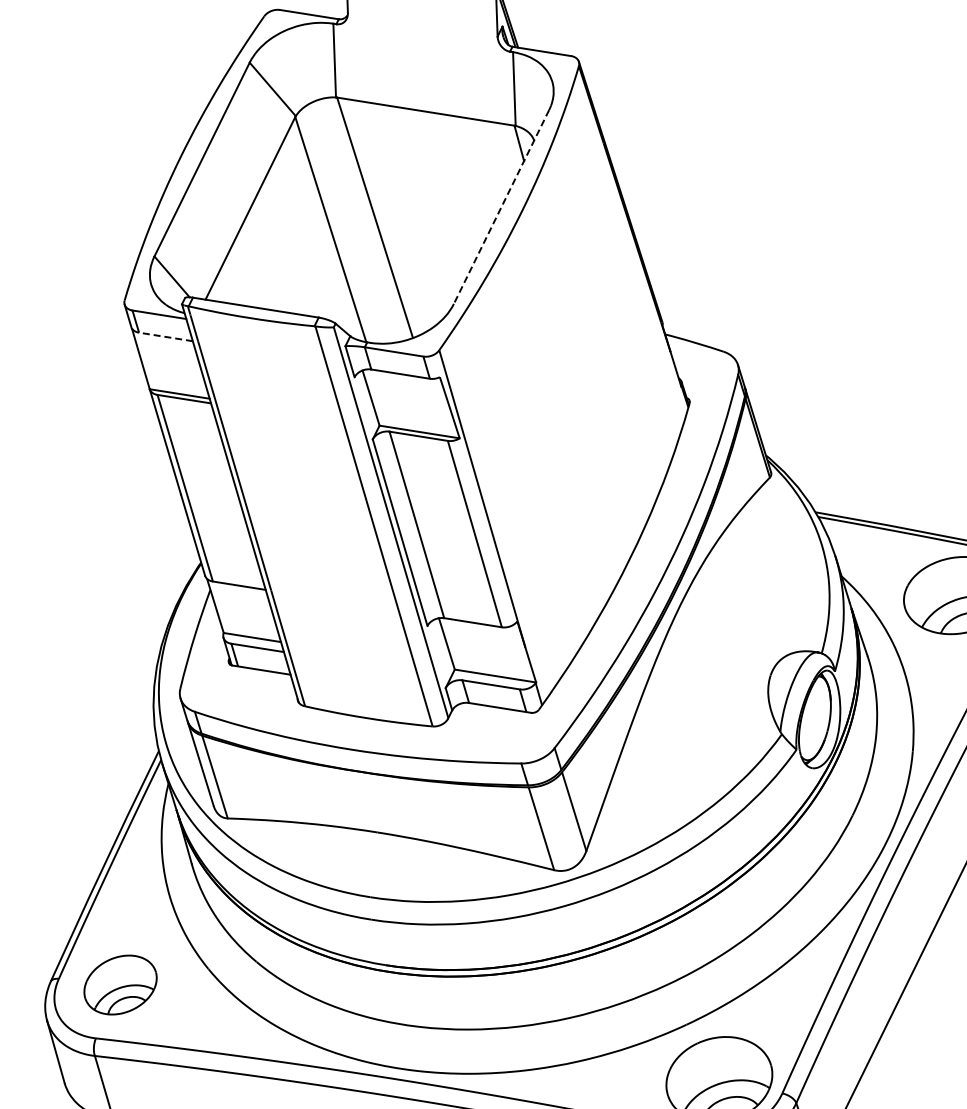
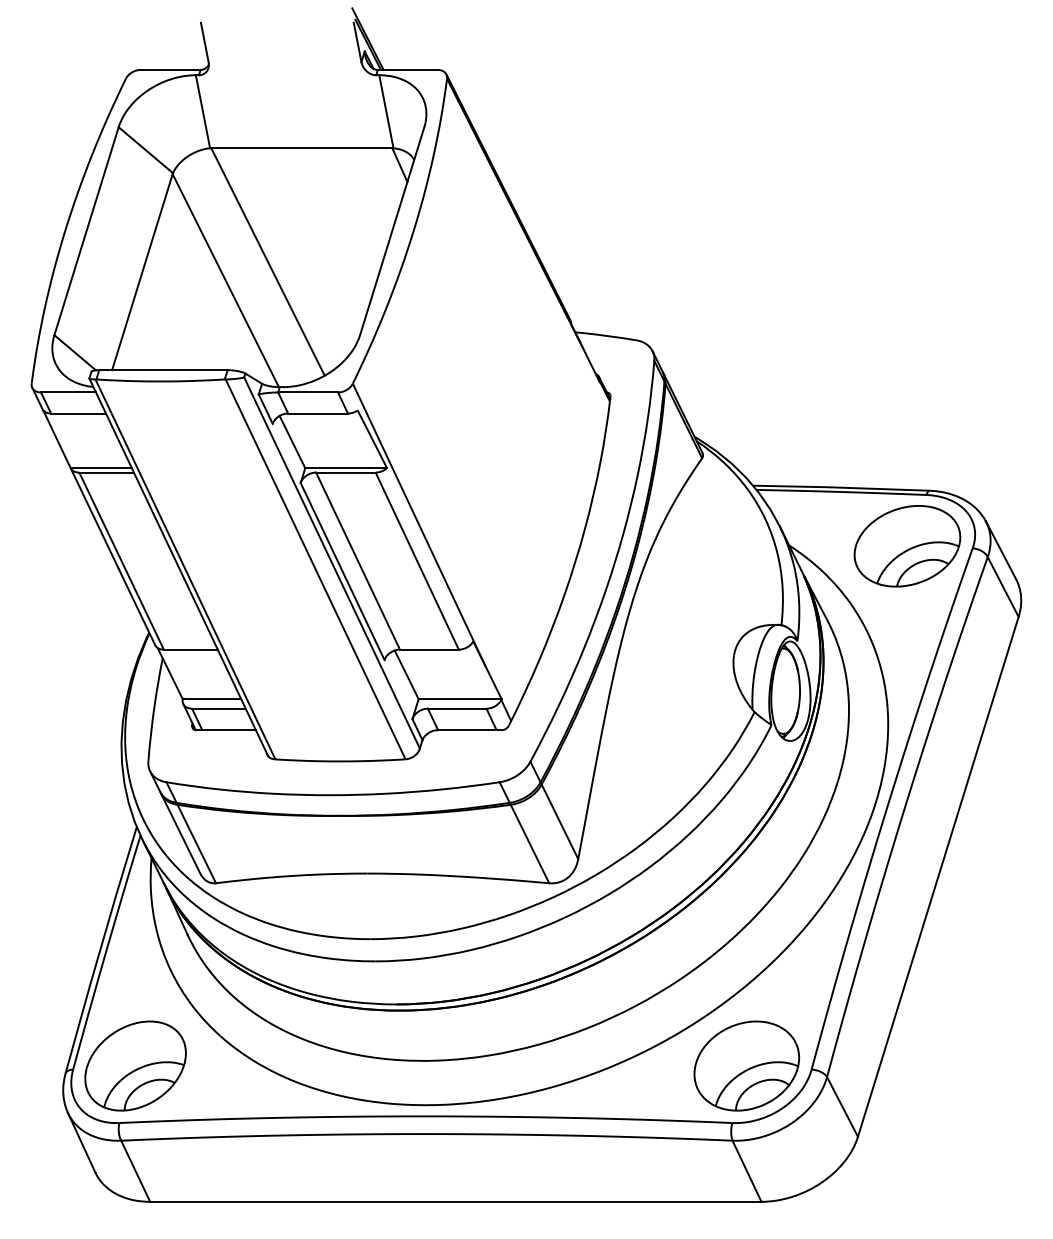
line: (501, 207) -> (392, 231), dashed -> solid
line: (165, 336) -> (78, 413), dashed -> solid
part: (120, 984) -> (135, 1065), size x1.43

